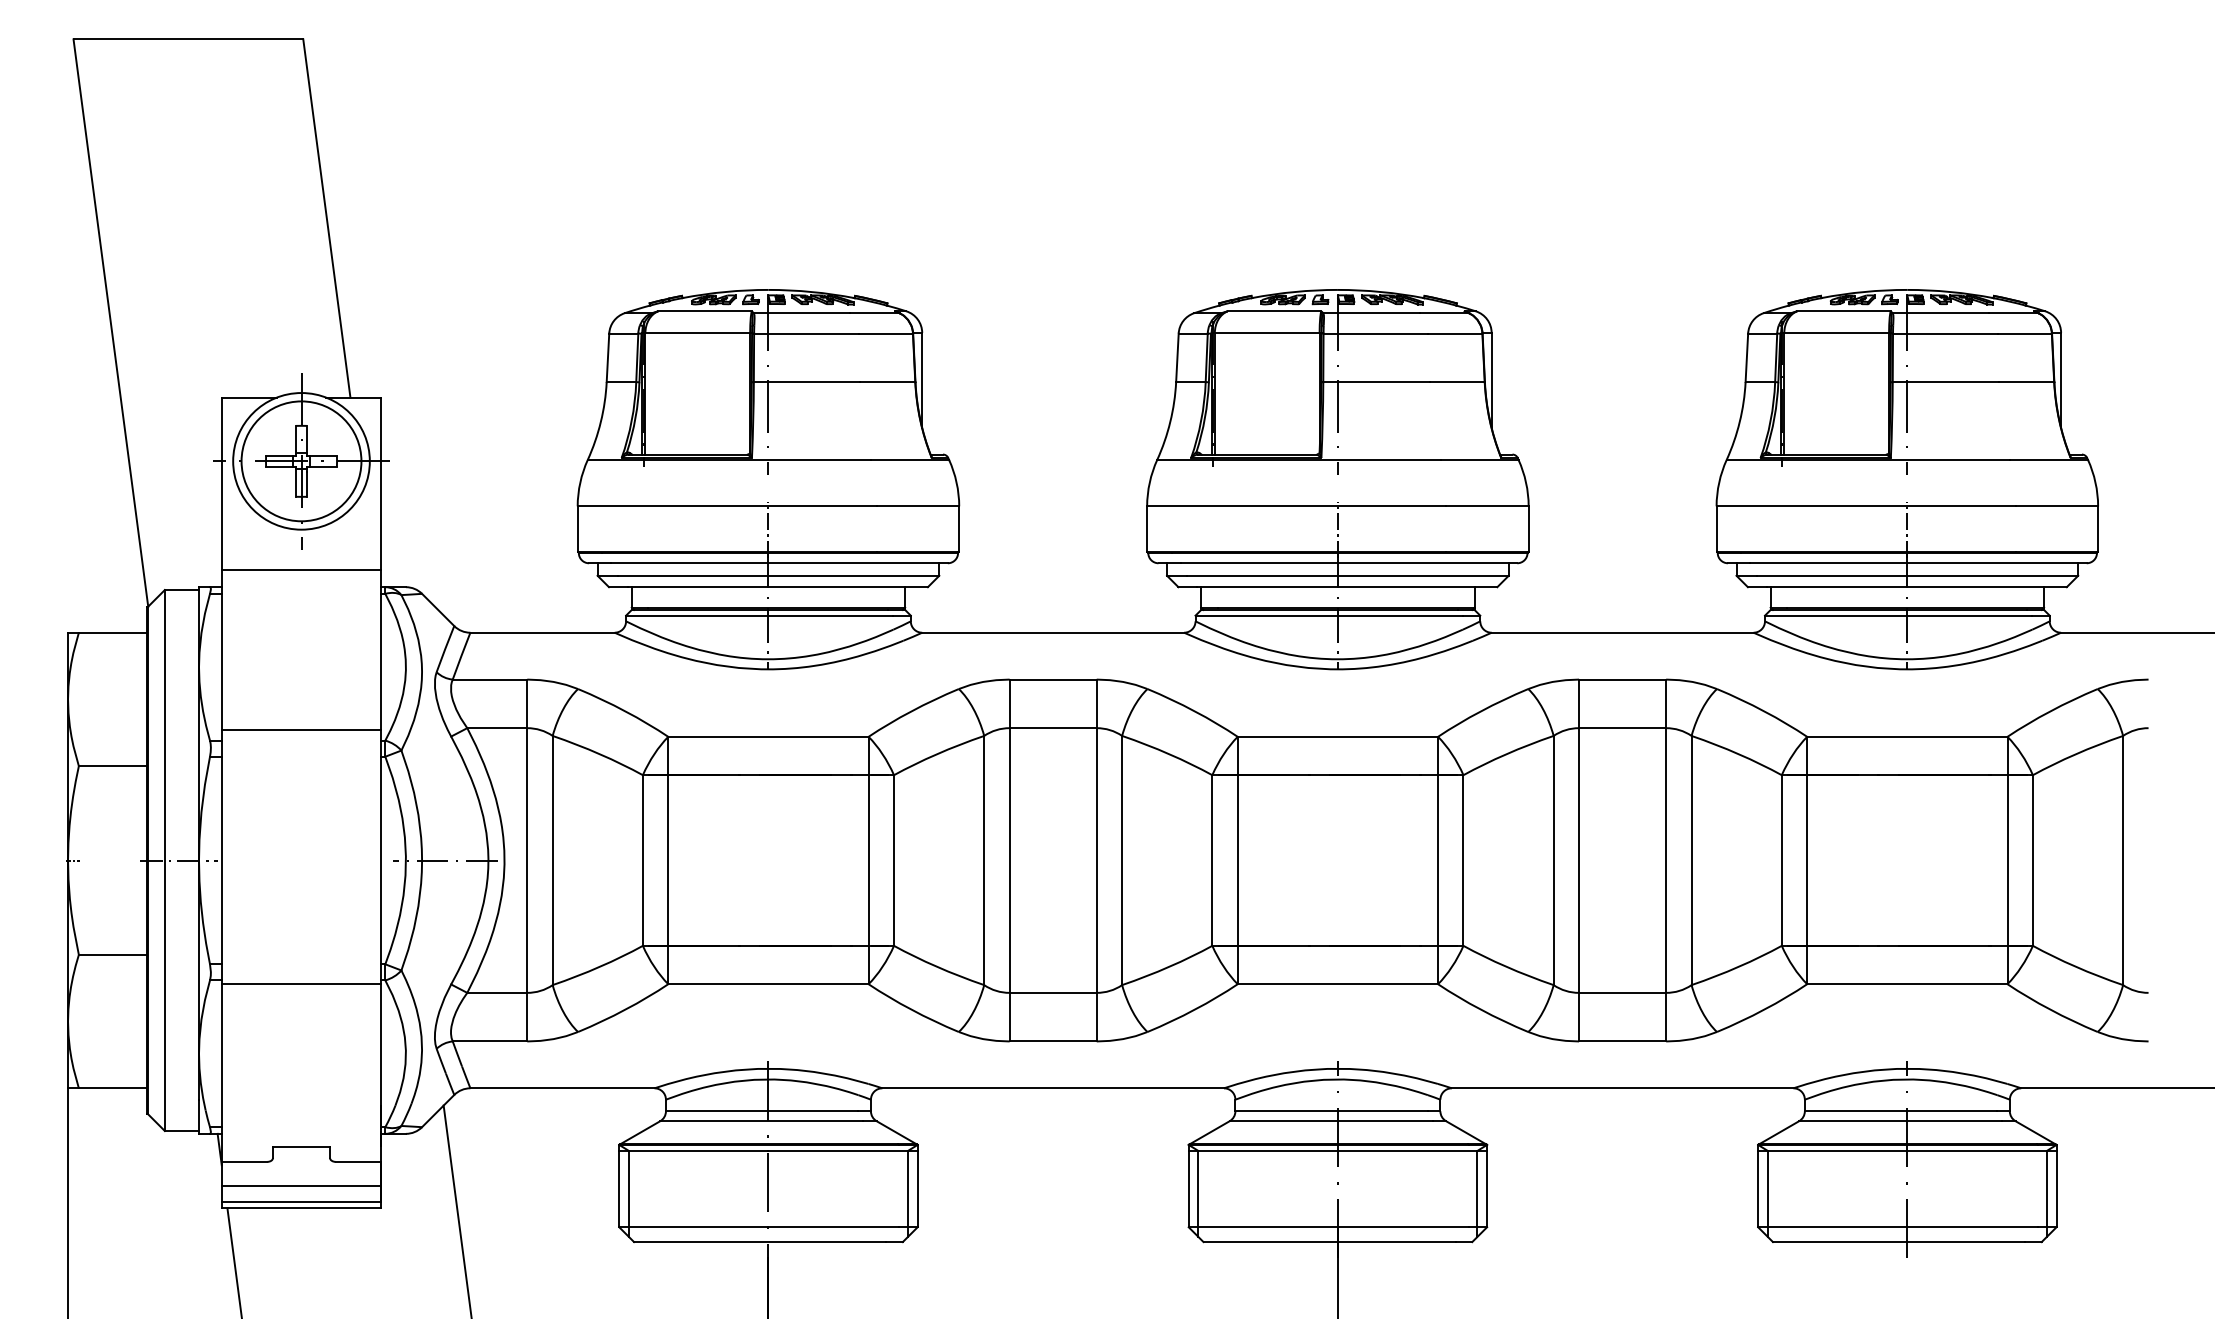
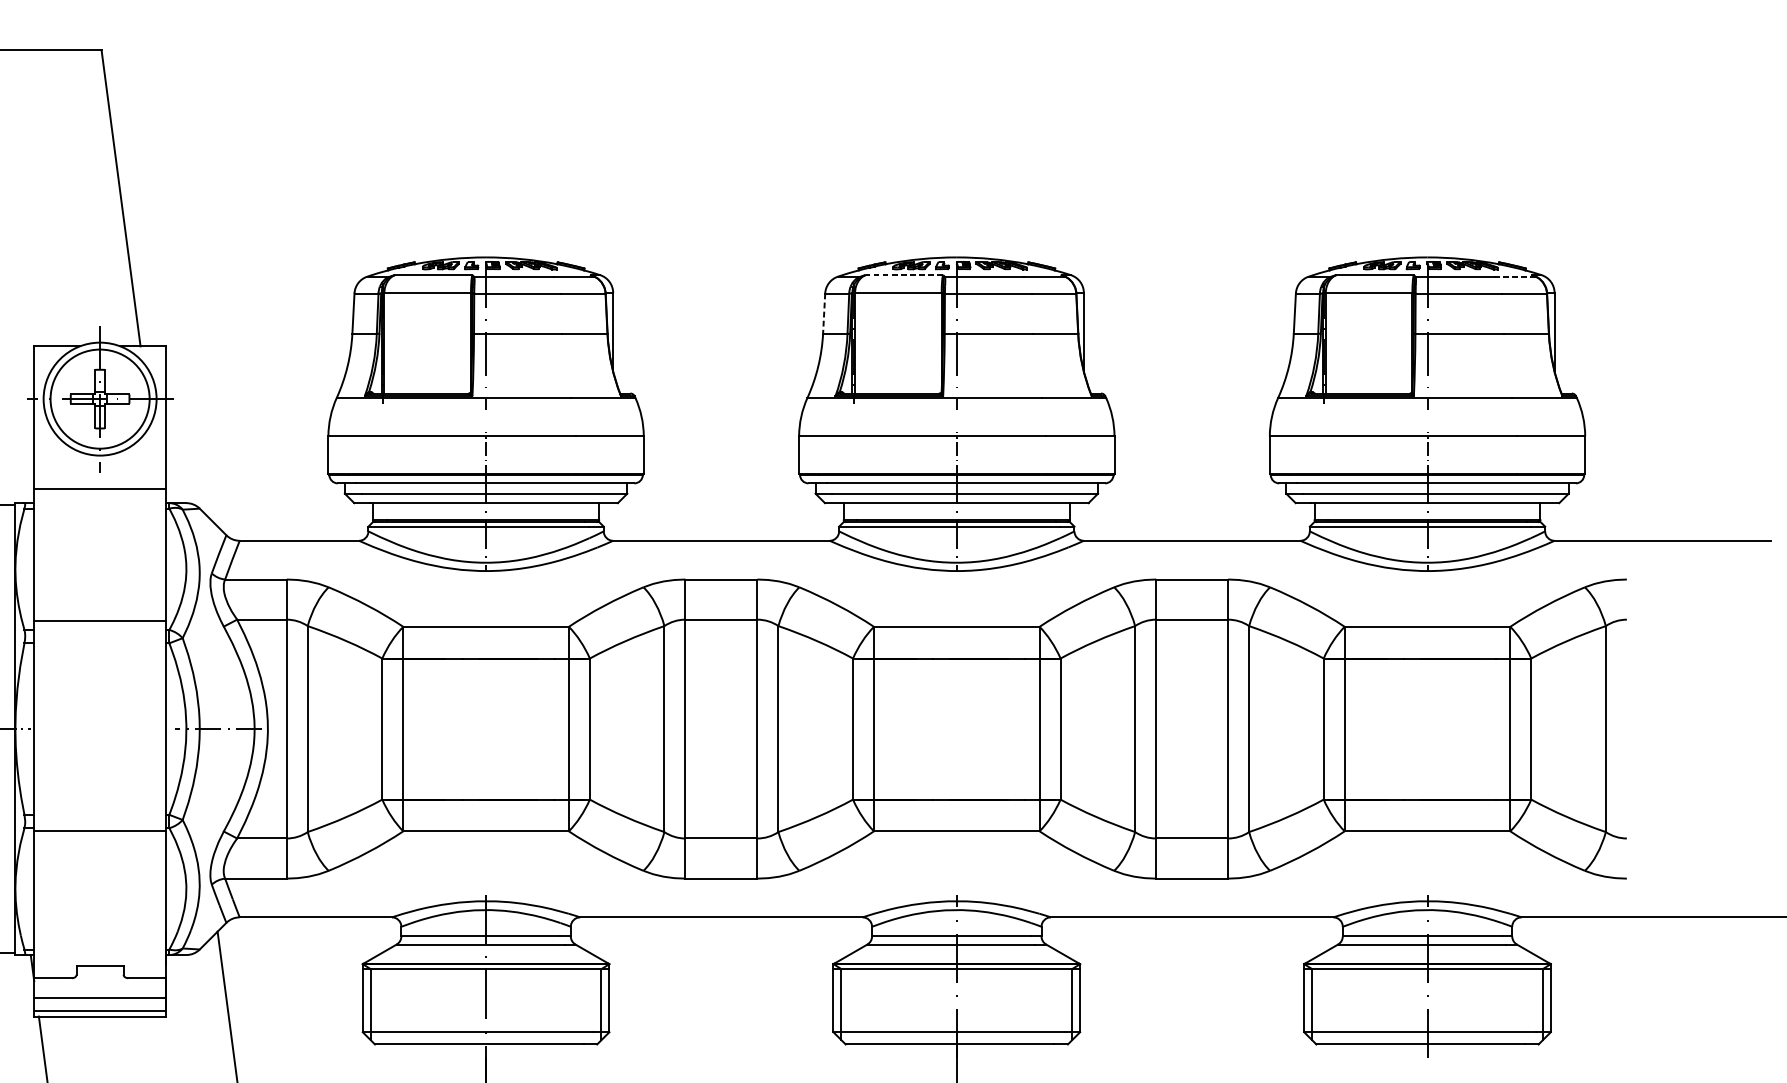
line: (1274, 311) -> (904, 275), solid -> dashed
line: (2013, 313) -> (1515, 276), solid -> dashed
line: (1177, 358) -> (824, 314), solid -> dashed

